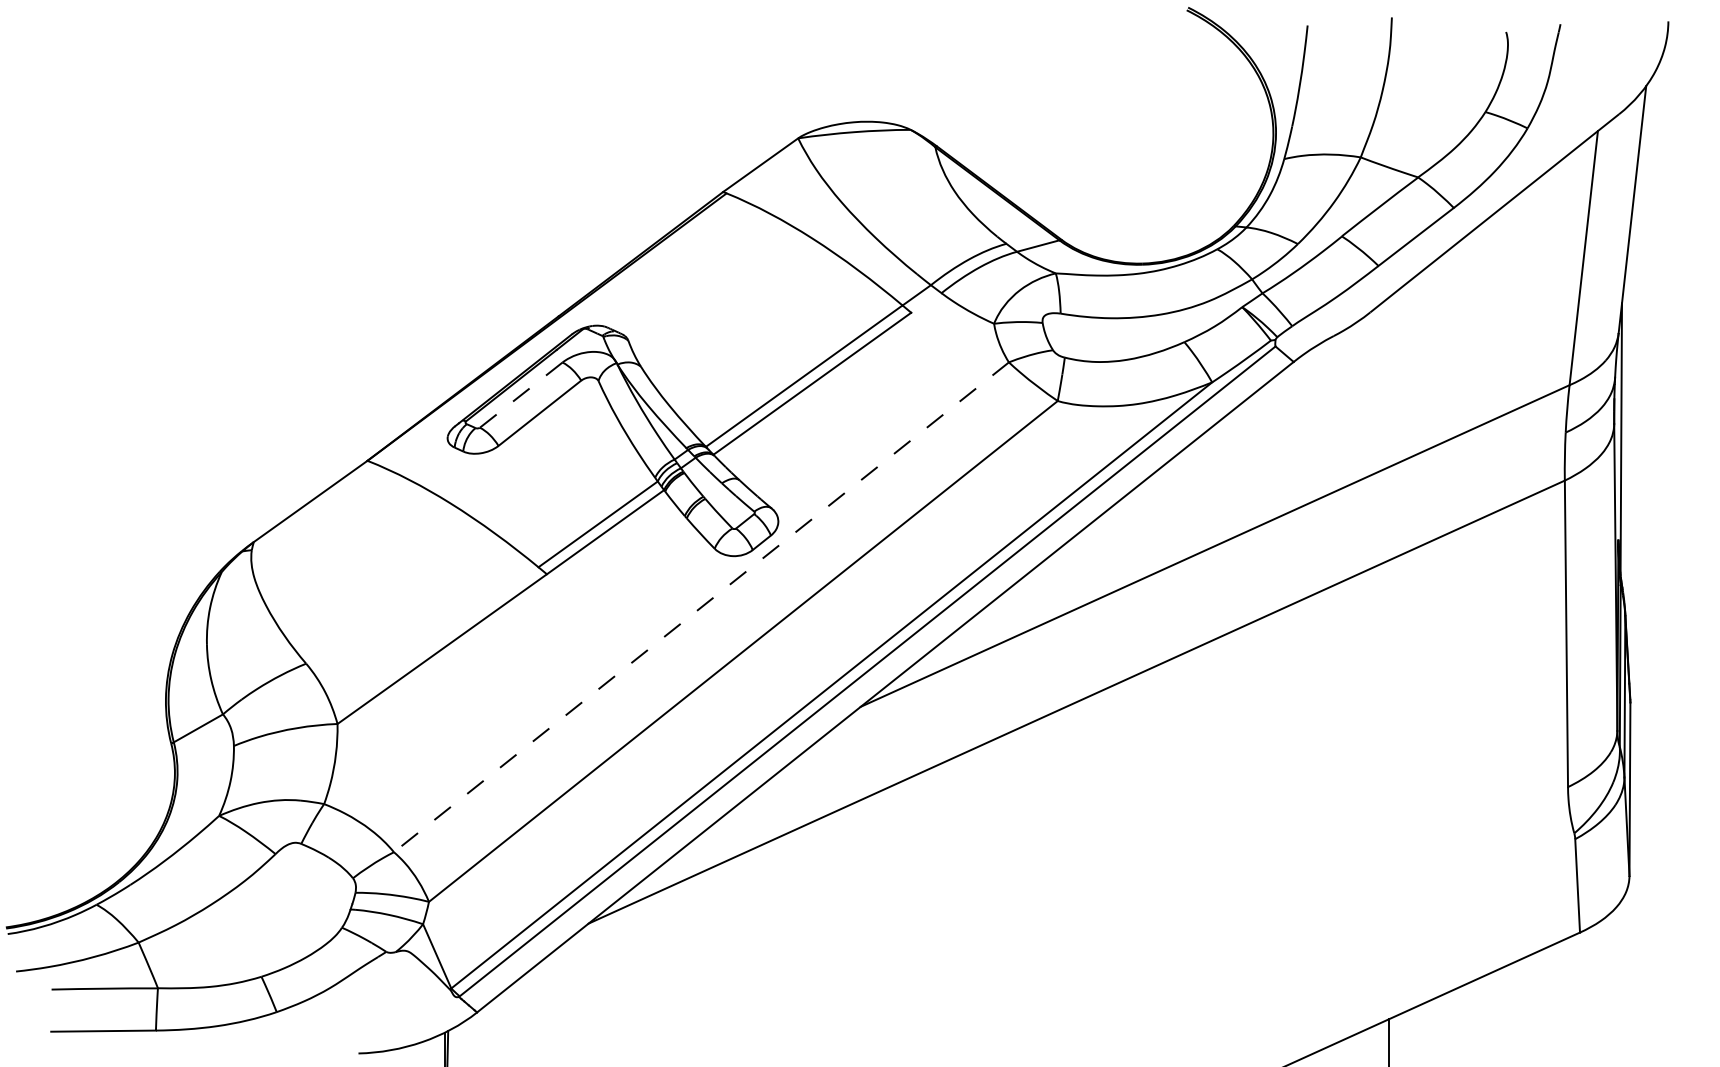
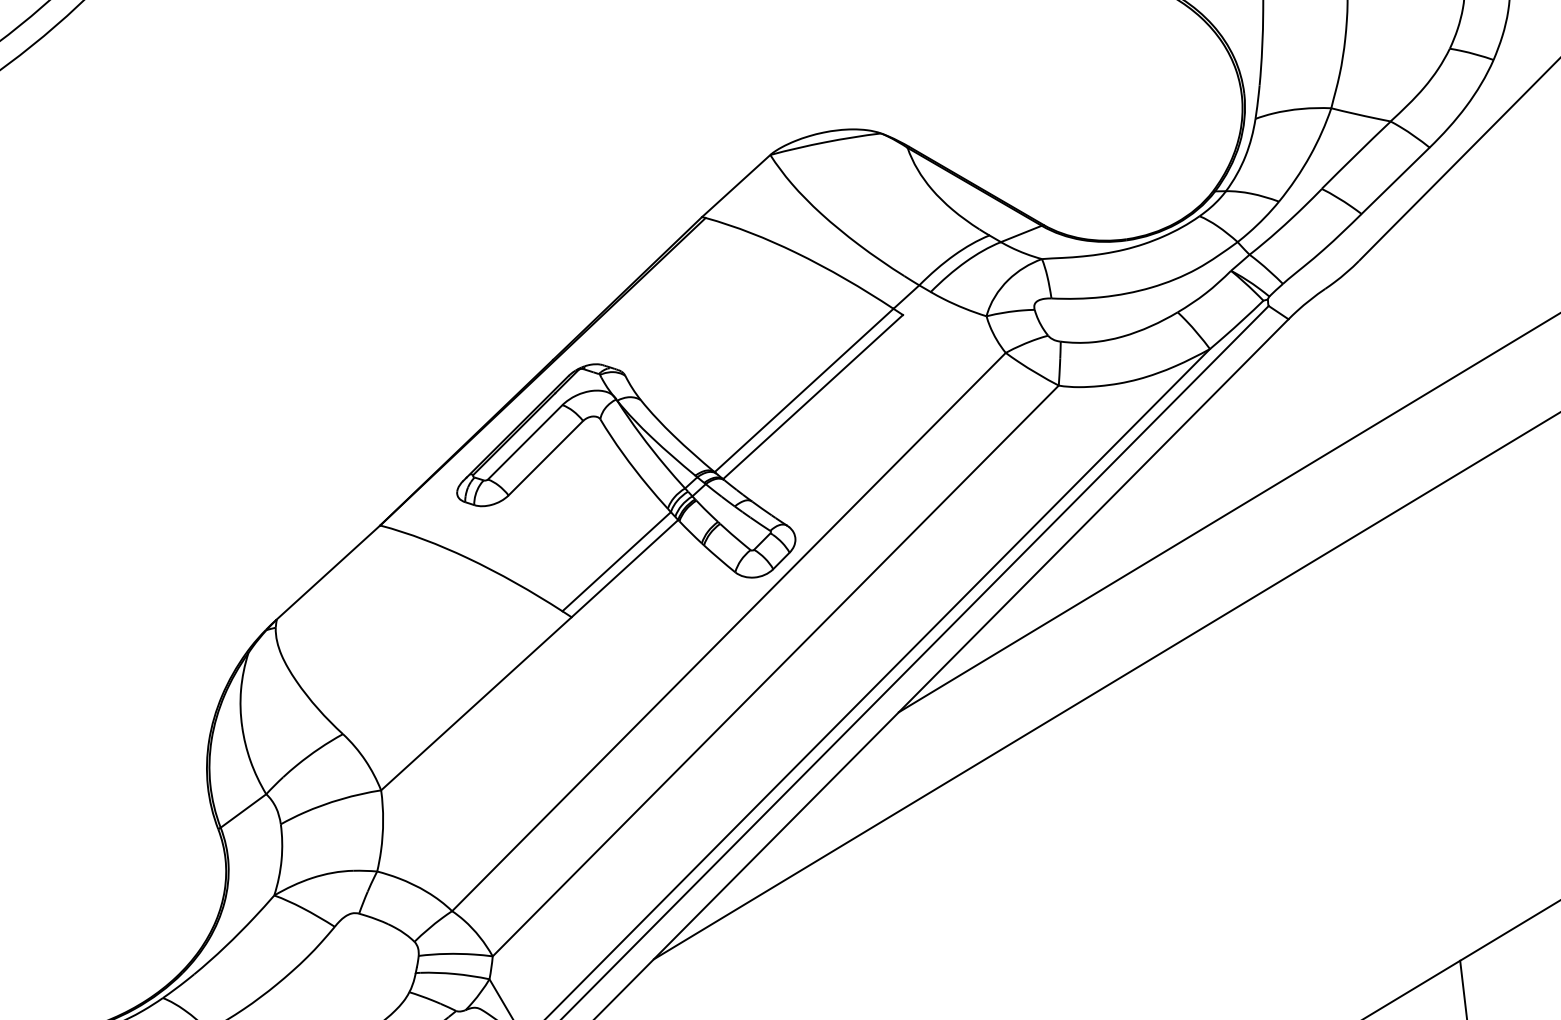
line: (521, 395) -> (525, 442), dashed -> solid
line: (701, 607) -> (729, 632), dashed -> solid

